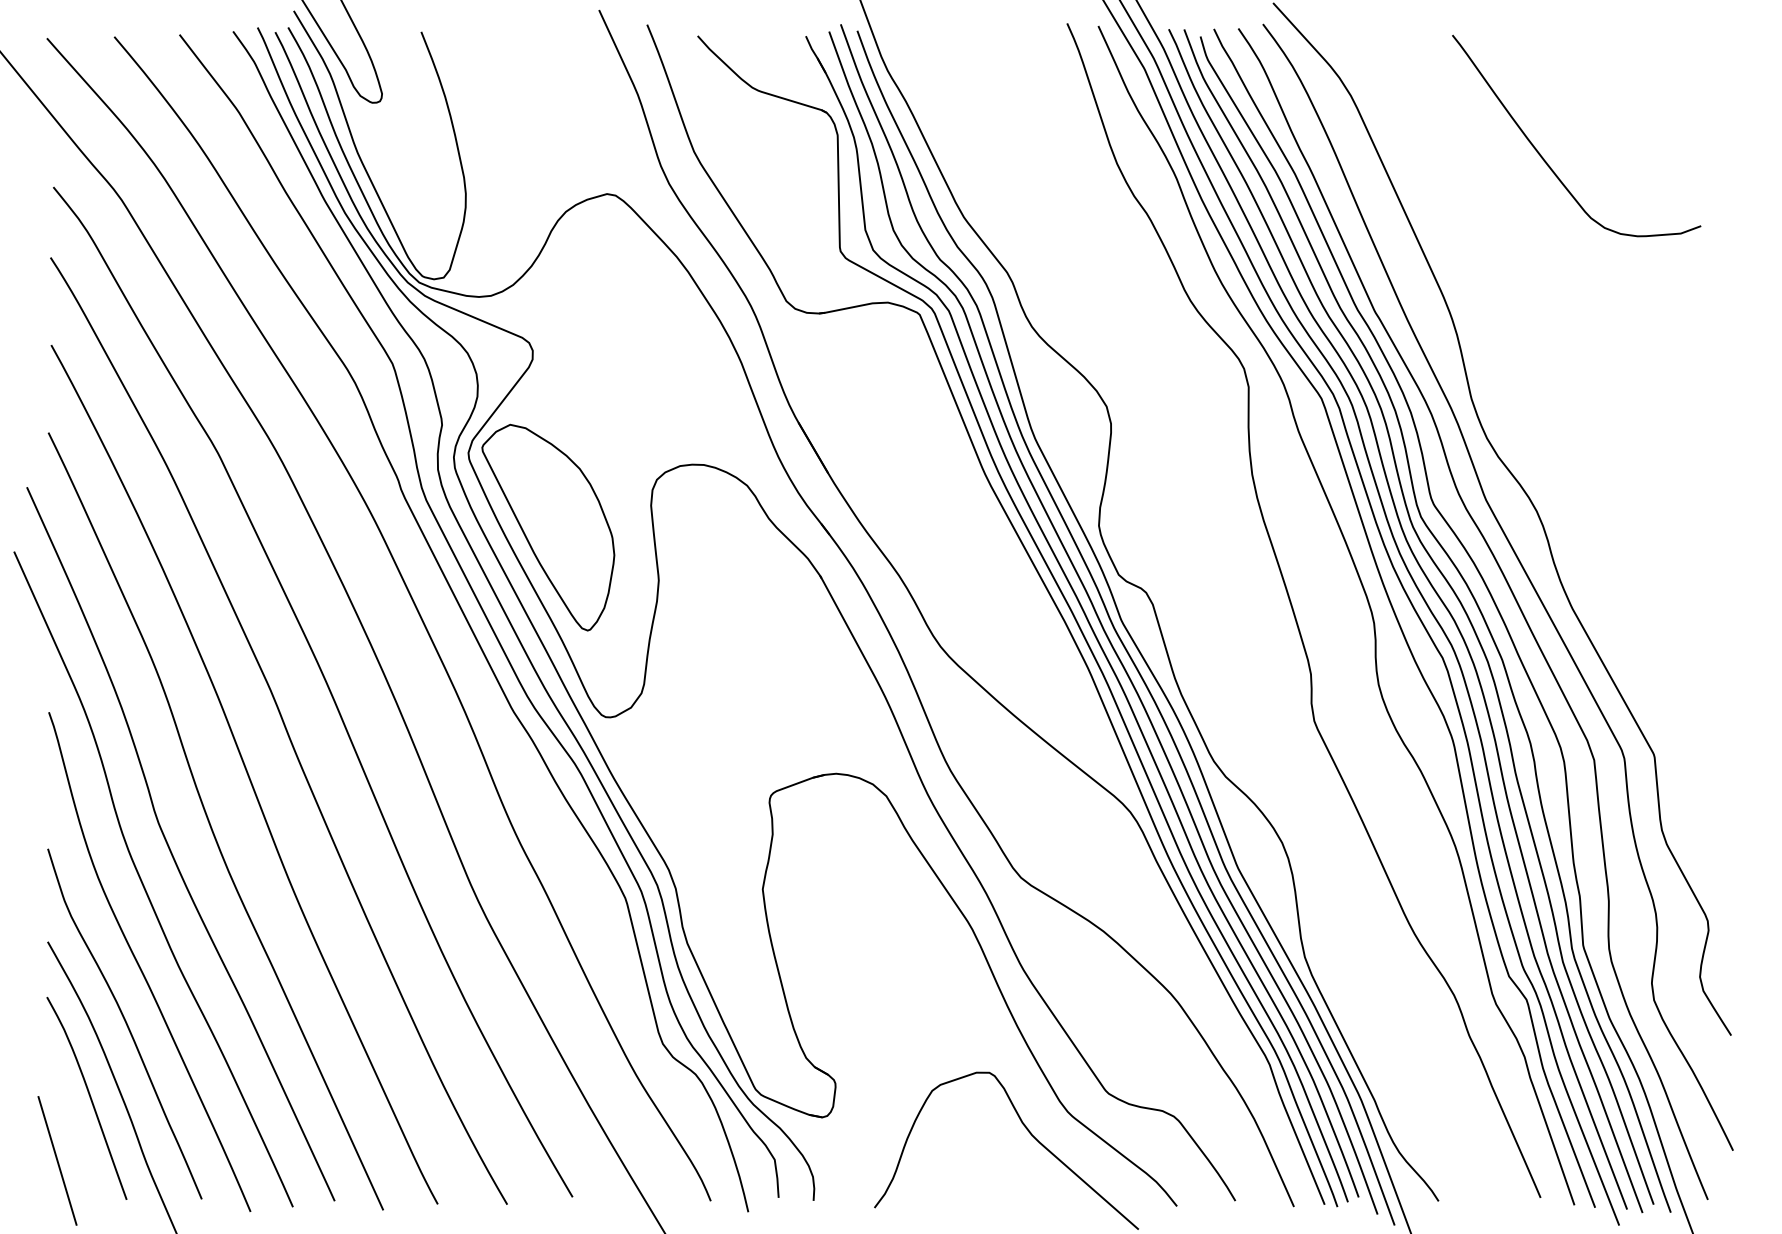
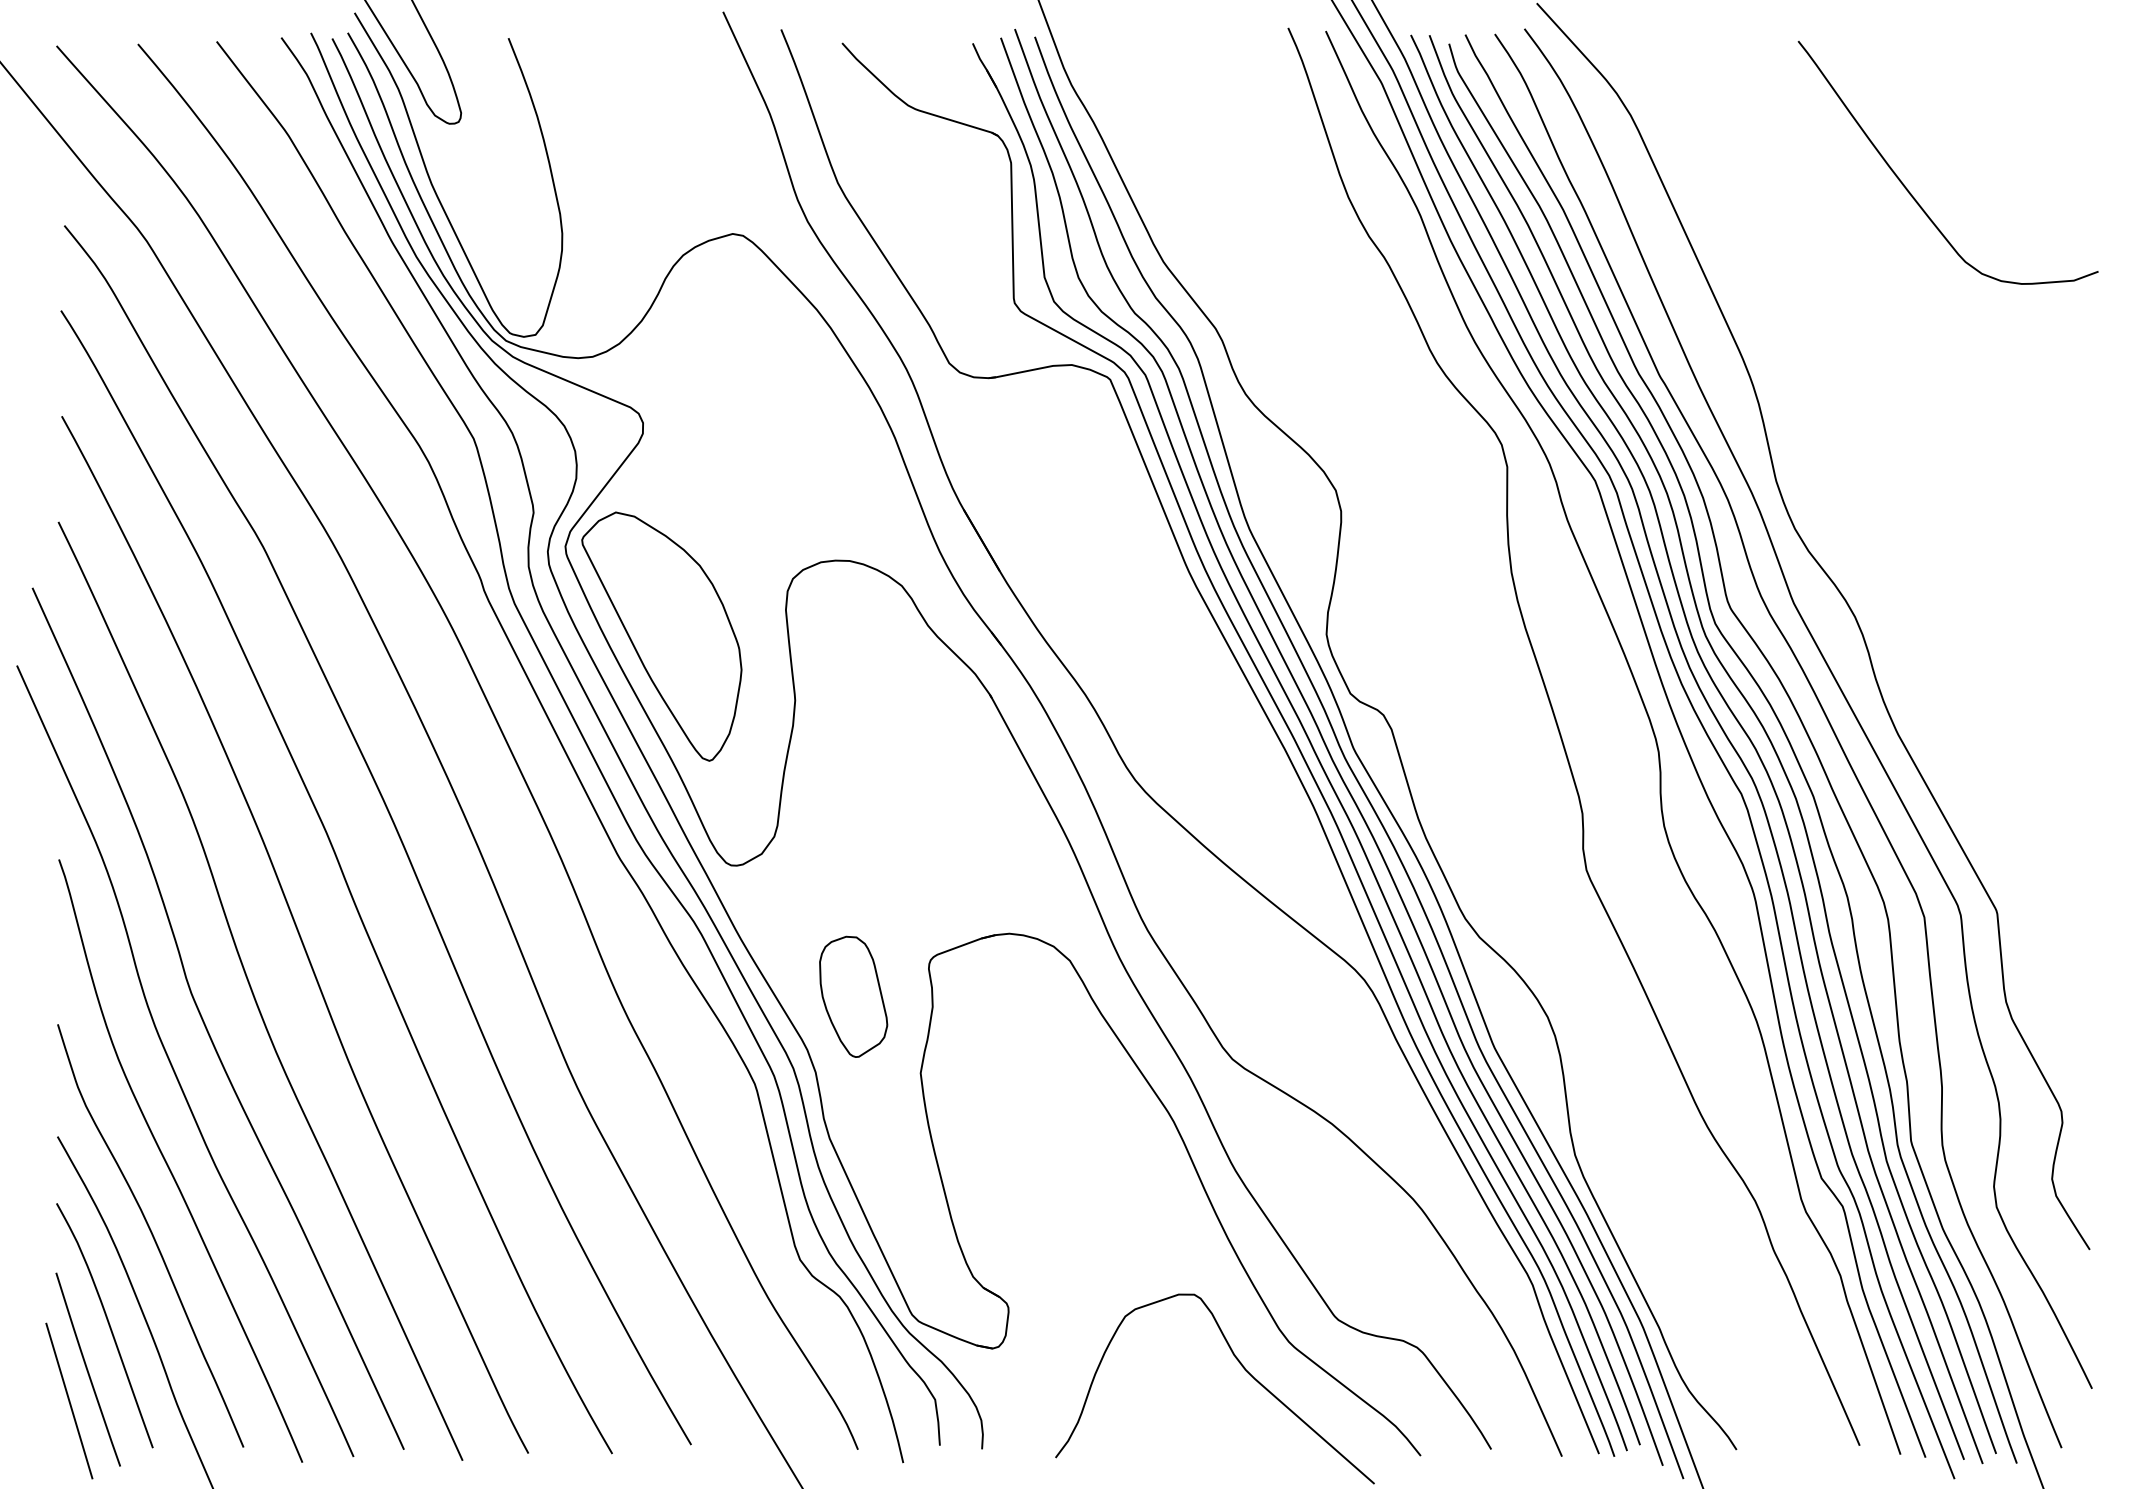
curve: (1543, 158) -> (1908, 189), moved
part: (707, 825) -> (853, 996), added
curve: (72, 1134) -> (87, 1369), added

